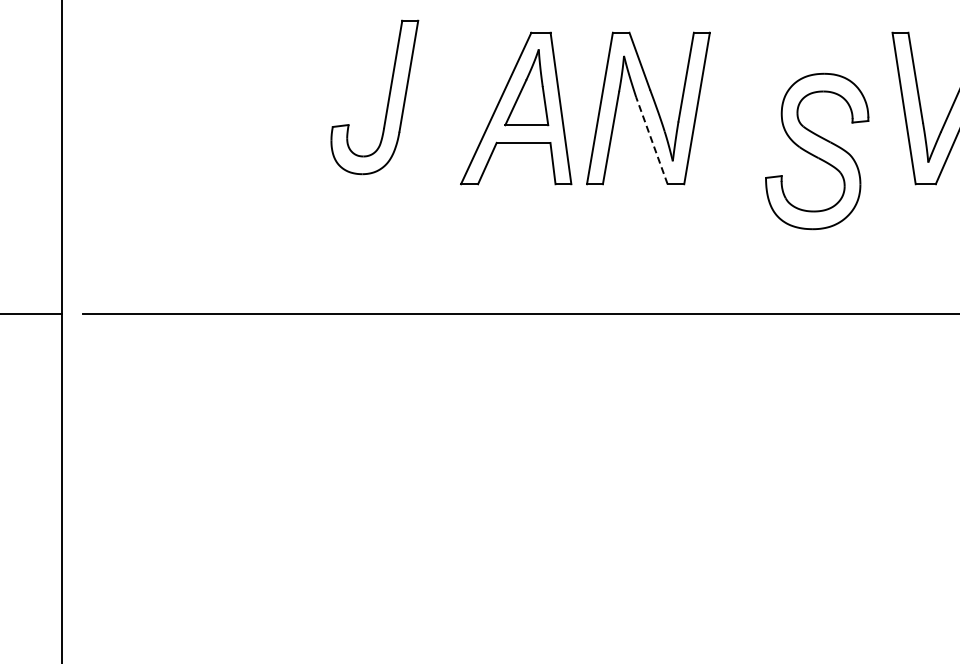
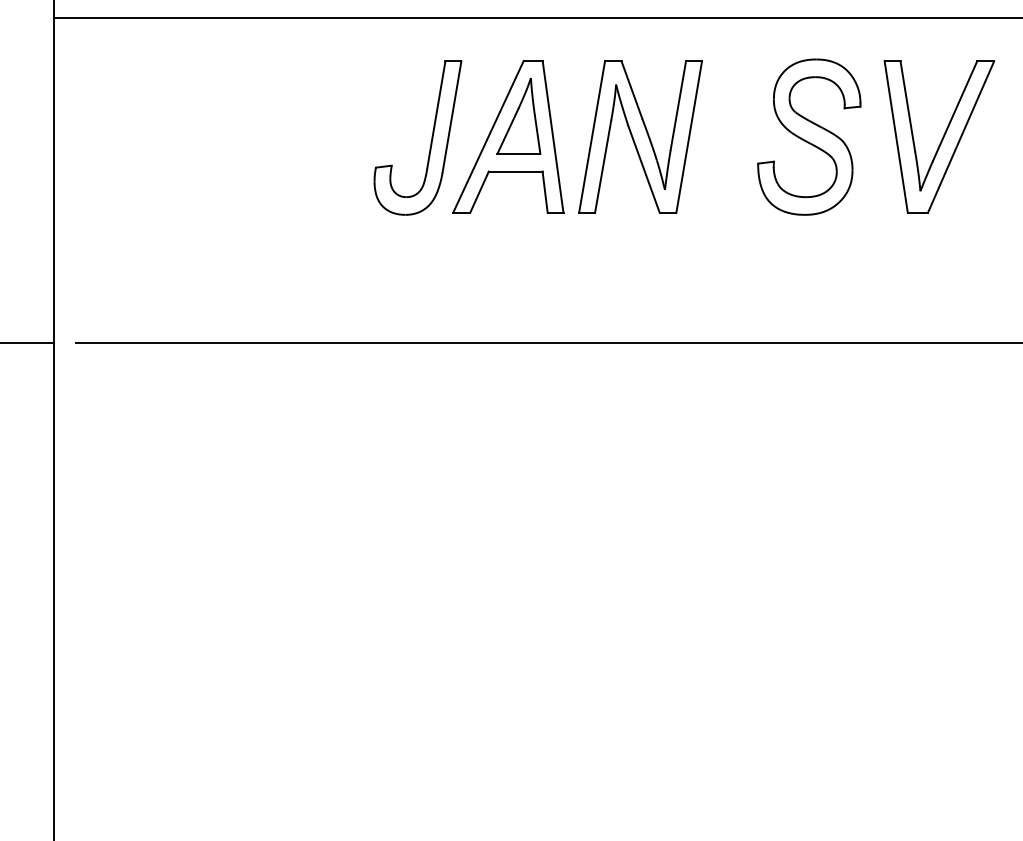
part: (387, 101) -> (430, 142), moved
line: (651, 139) -> (643, 168), dashed -> solid
part: (817, 150) -> (809, 136), moved

